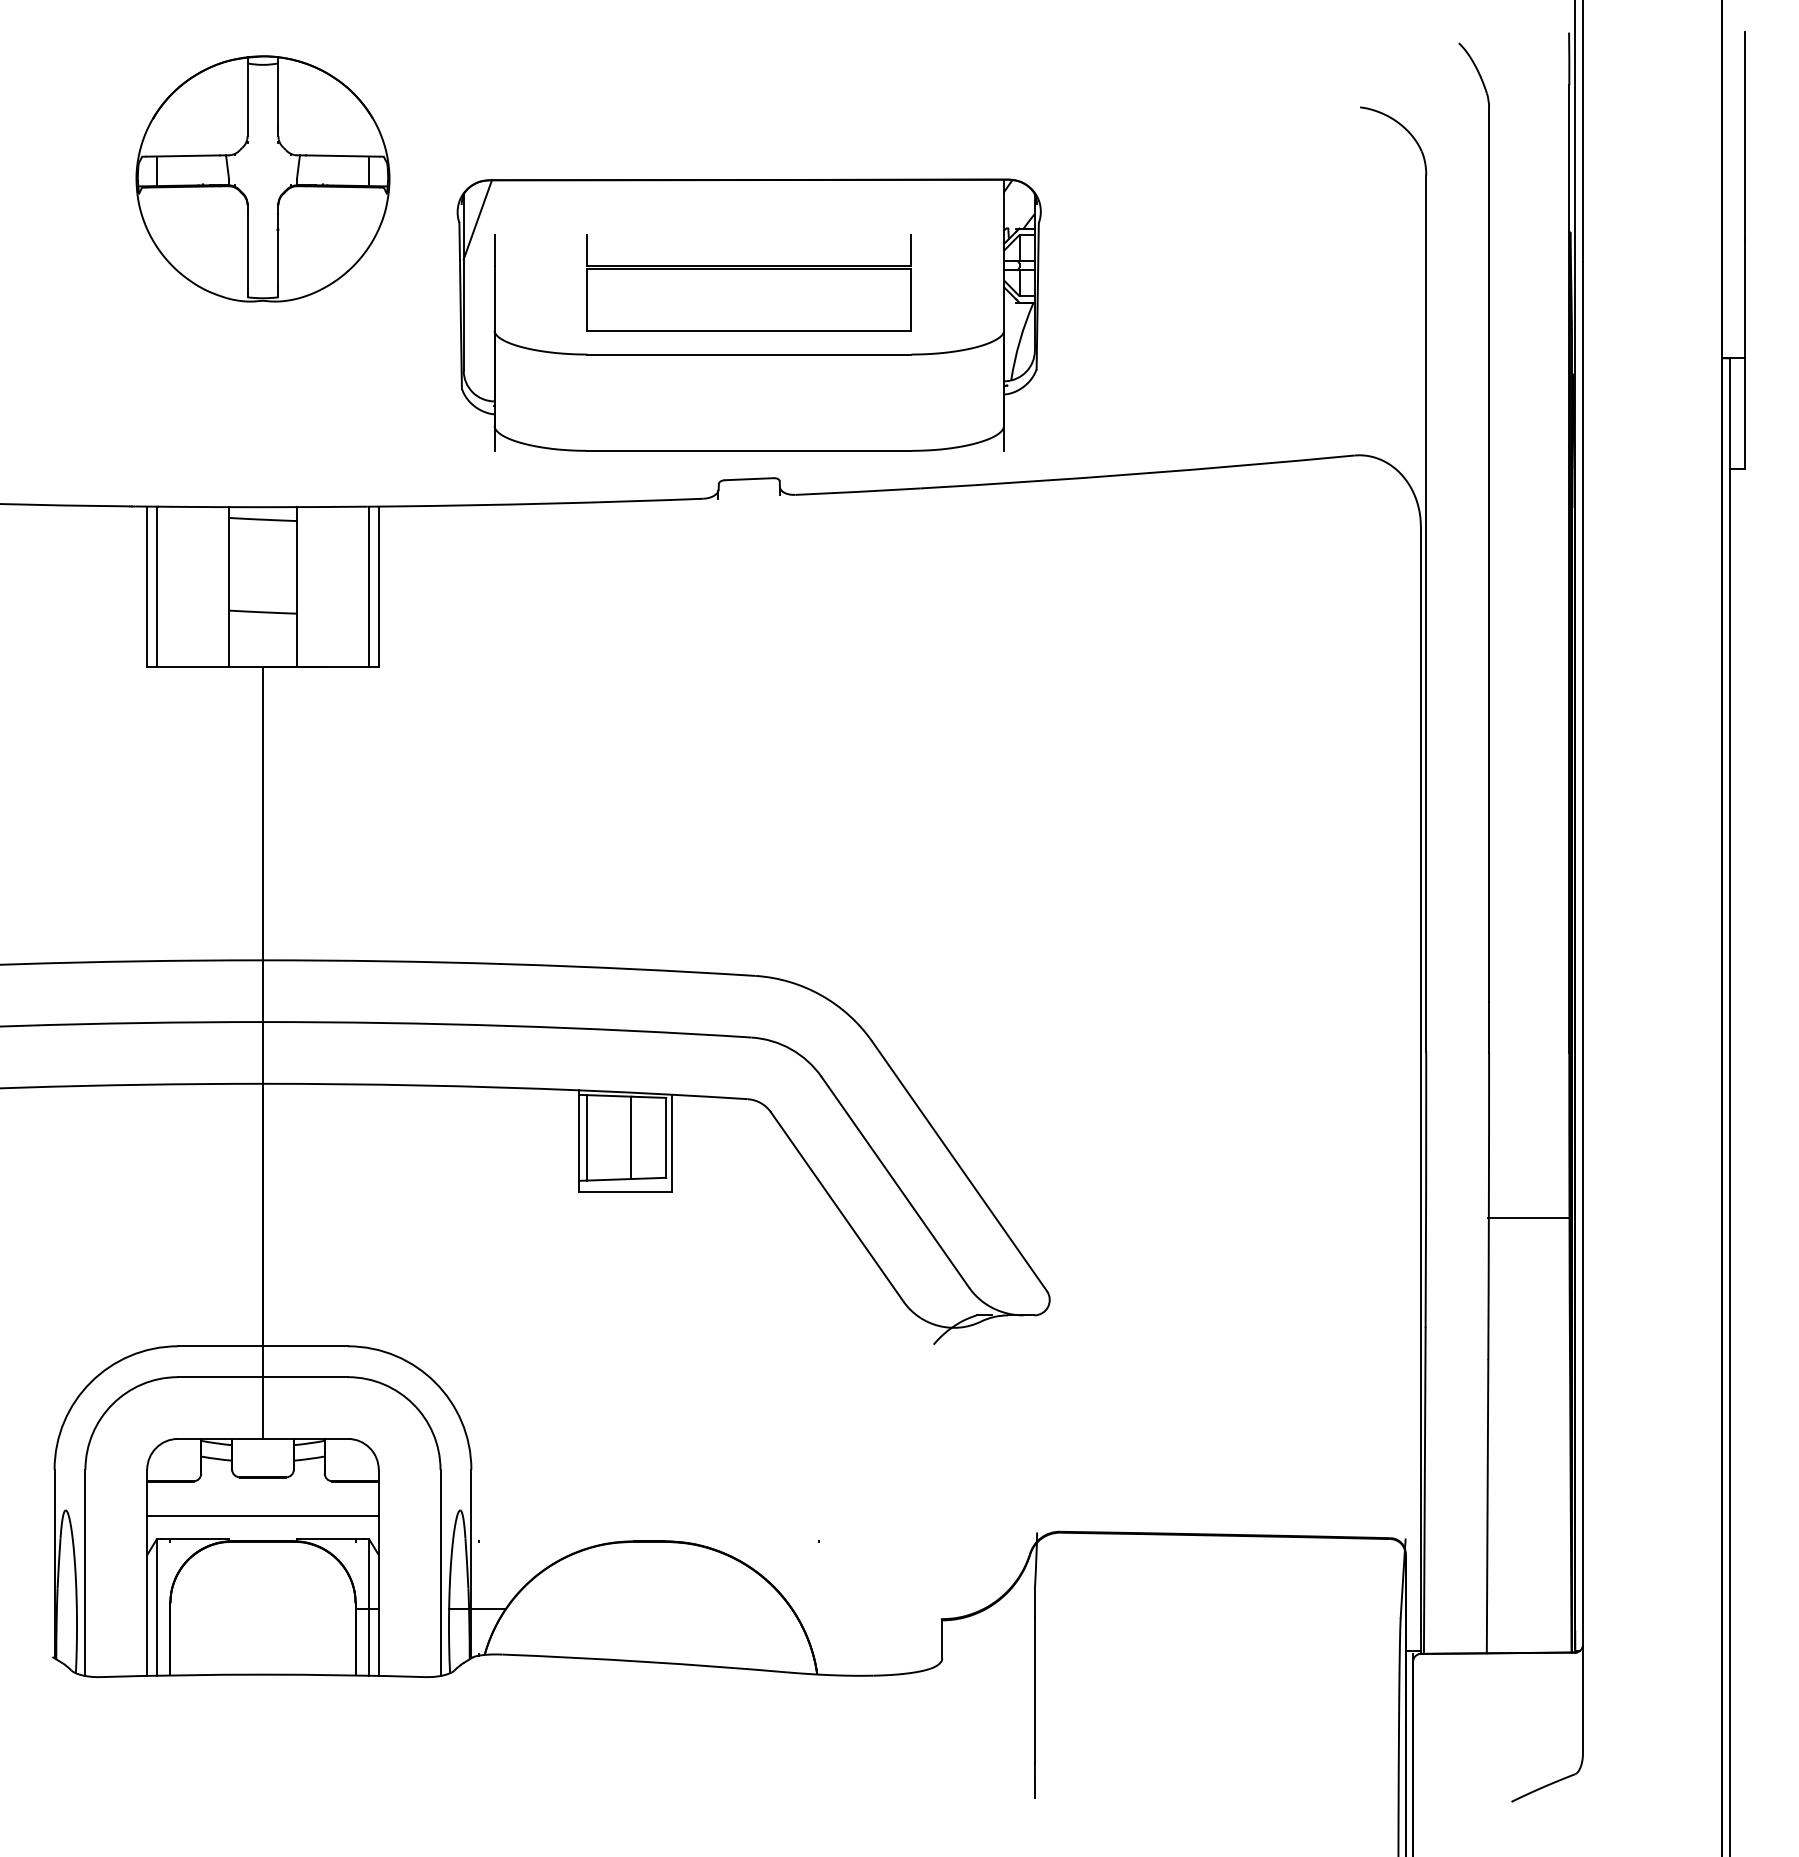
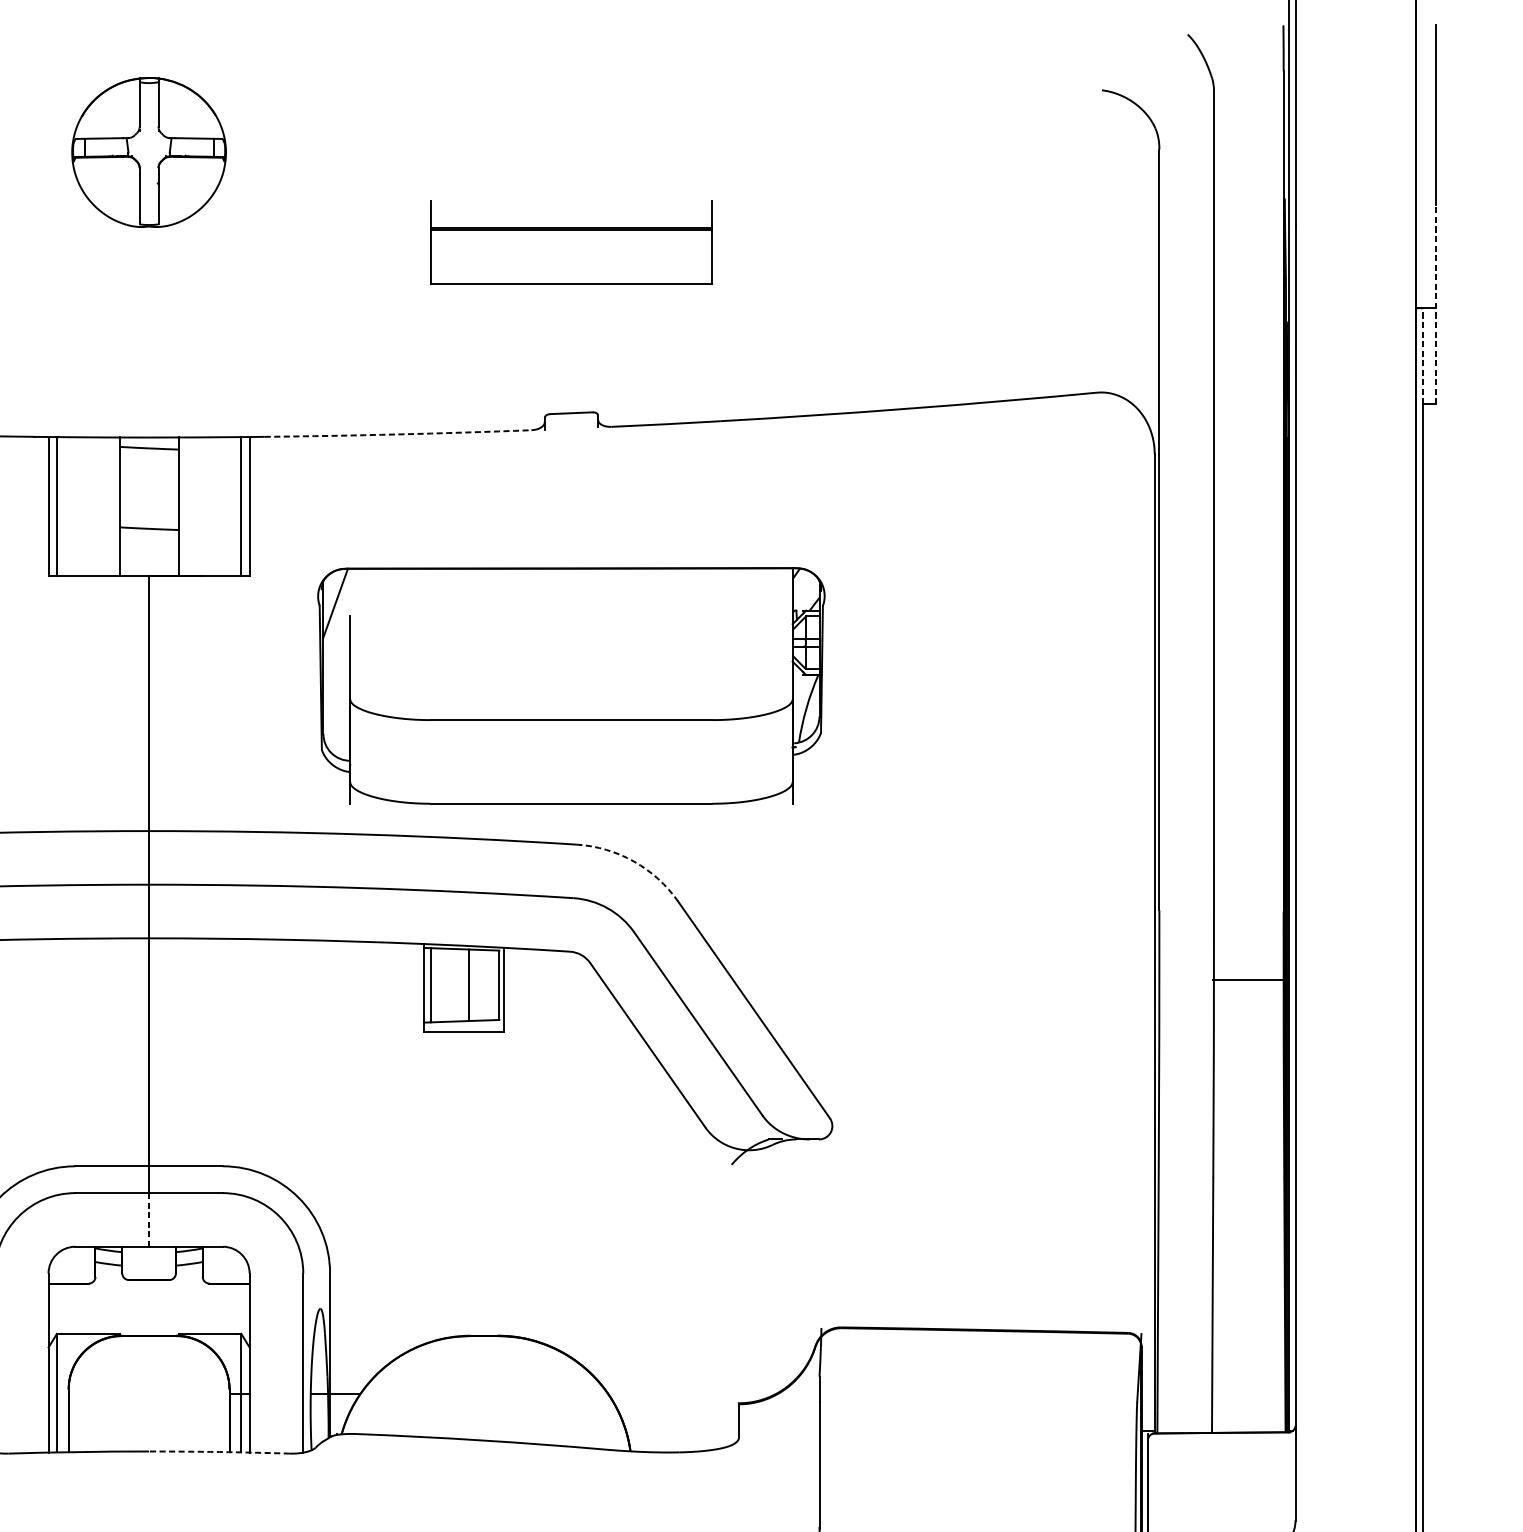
part: (262, 178) -> (148, 152), size x0.7
part: (748, 314) -> (570, 685), moved
line: (1745, 354) -> (1436, 304), solid -> dashed
line: (1729, 413) -> (1422, 356), solid -> dashed
arc: (549, 503) -> (397, 434), solid -> dashed
arc: (821, 995) -> (634, 861), solid -> dashed
line: (1529, 1218) -> (1249, 980), moved
line: (262, 1408) -> (148, 1220), solid -> dashed
line: (262, 1516) -> (148, 1314), removed
arc: (344, 1675) -> (219, 1452), solid -> dashed

